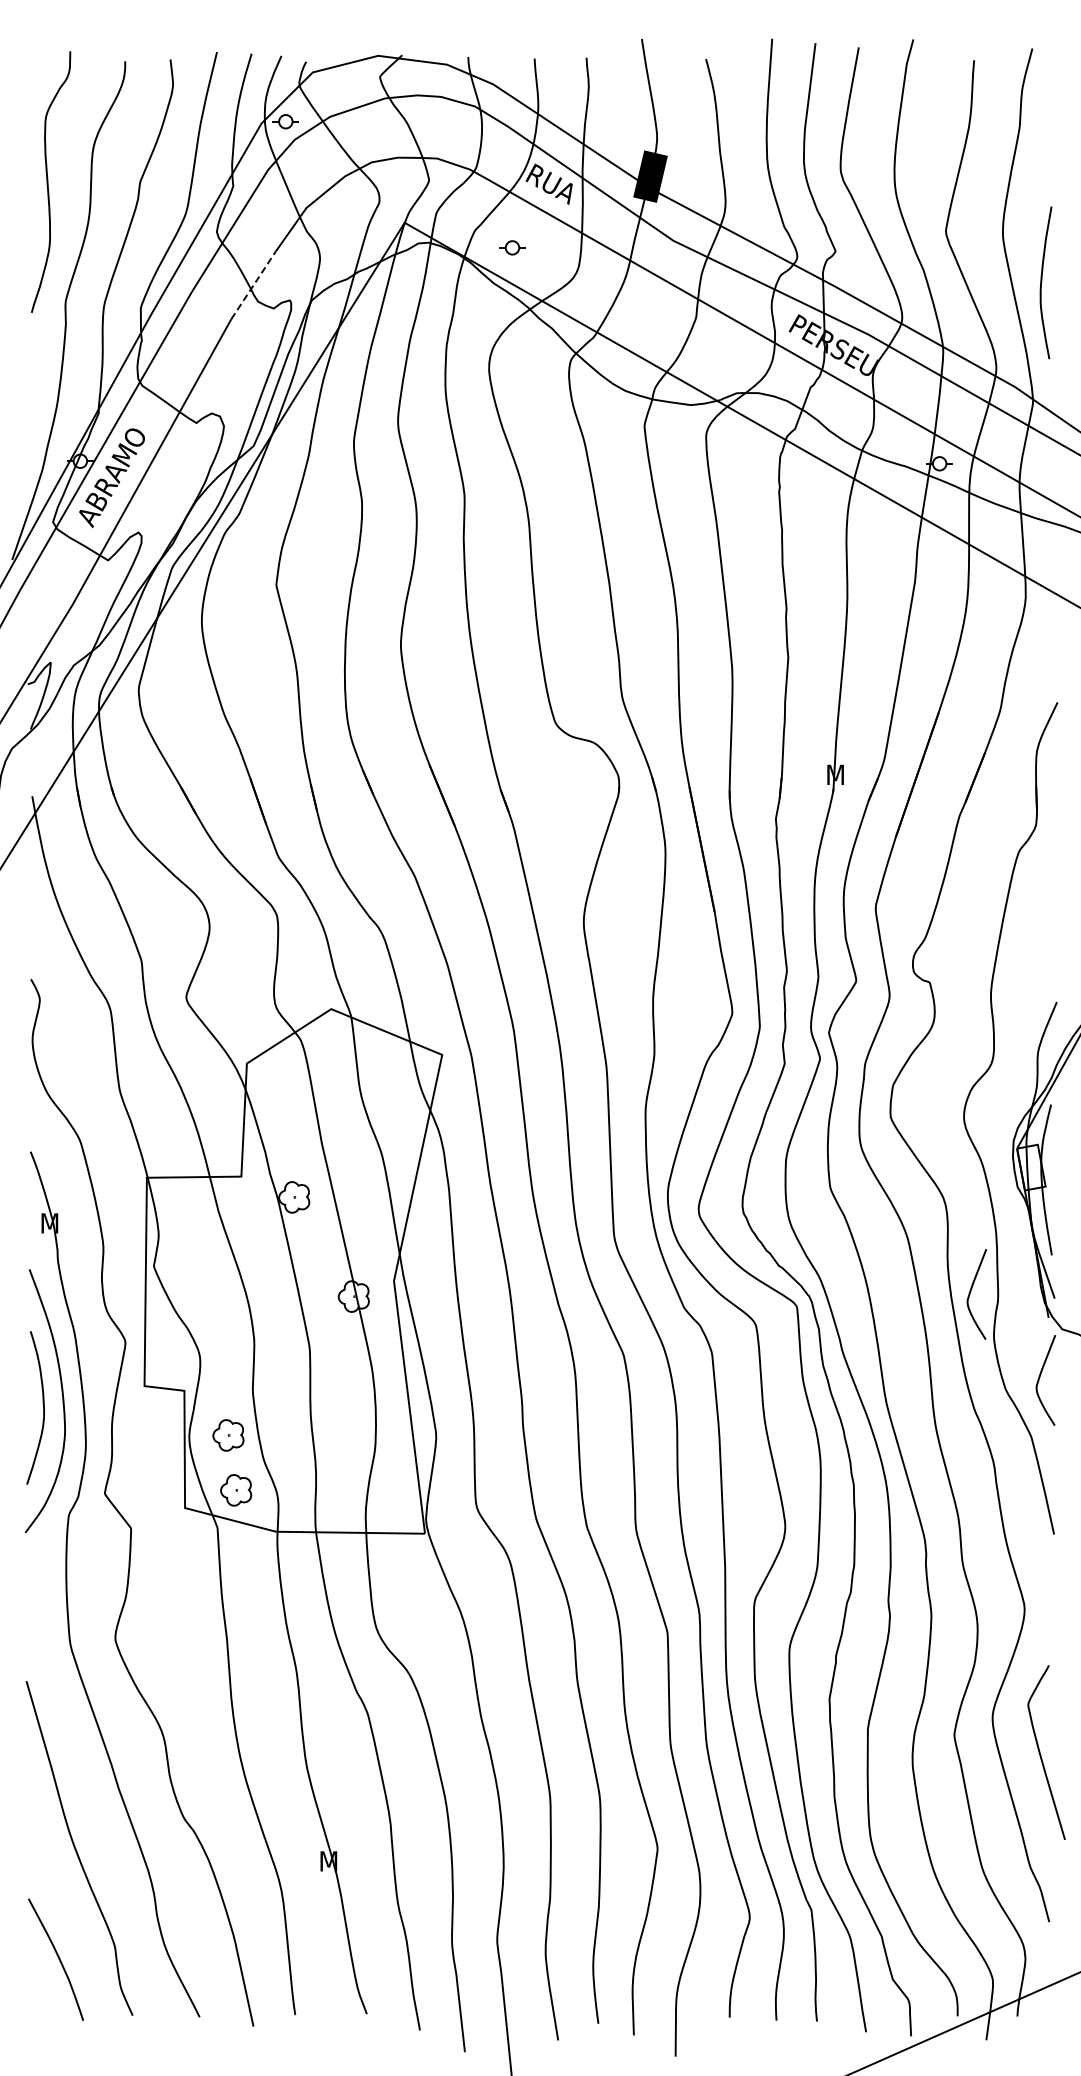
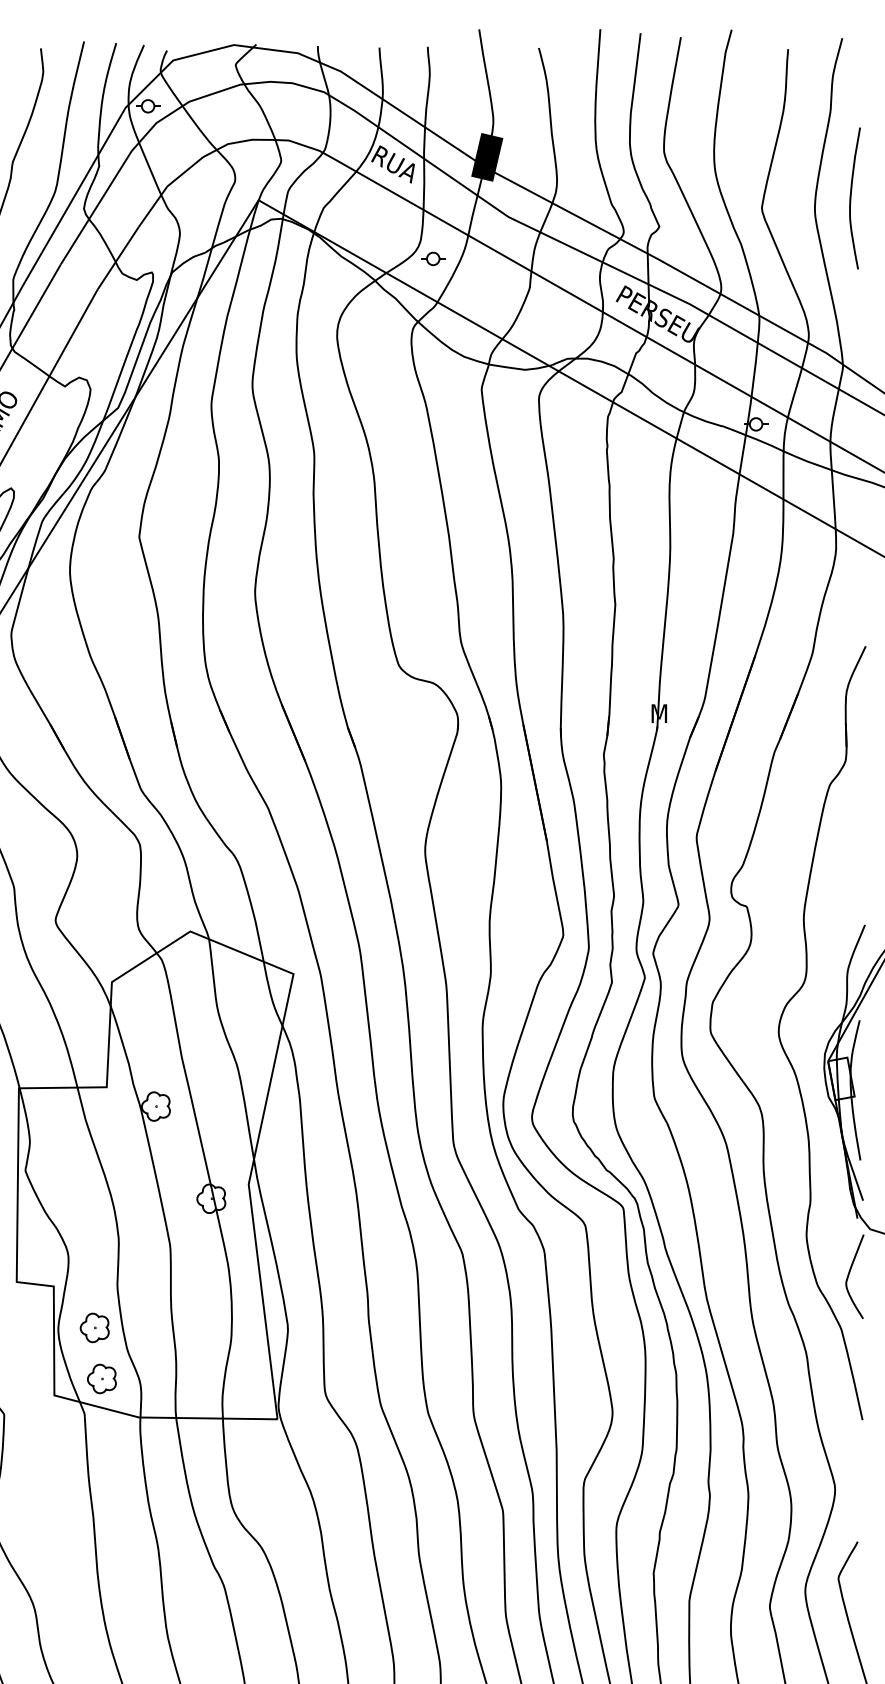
part: (512, 247) -> (433, 258), moved
curve: (1042, 282) -> (851, 198), moved
line: (253, 285) -> (118, 258), dashed -> solid
curve: (971, 1291) -> (785, 1194), removed

